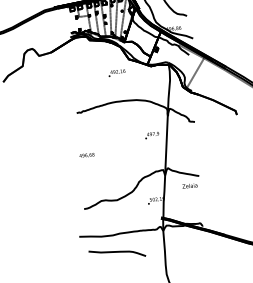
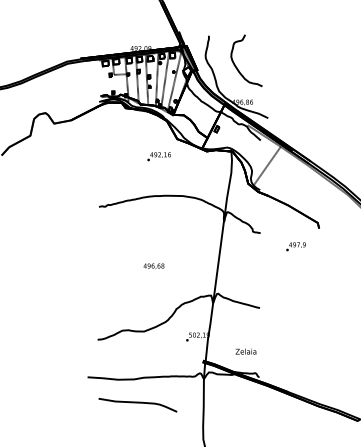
text: (151, 135) -> (295, 246), moved
text: (86, 155) -> (153, 266), moved
text: (189, 185) -> (245, 351), moved

